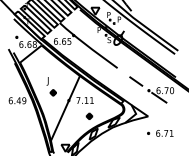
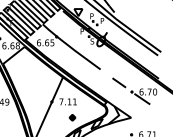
part: (51, 86) -> (34, 87), removed

